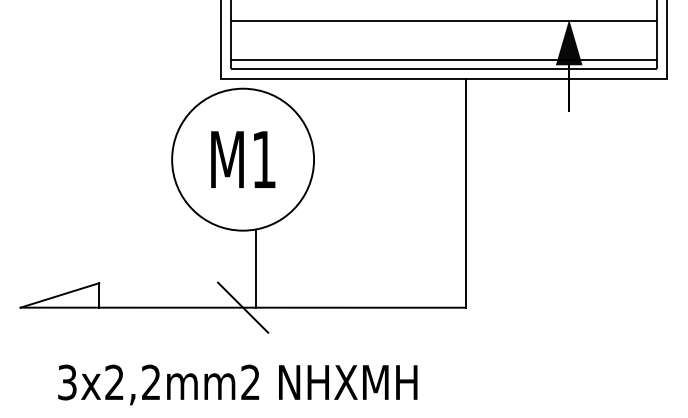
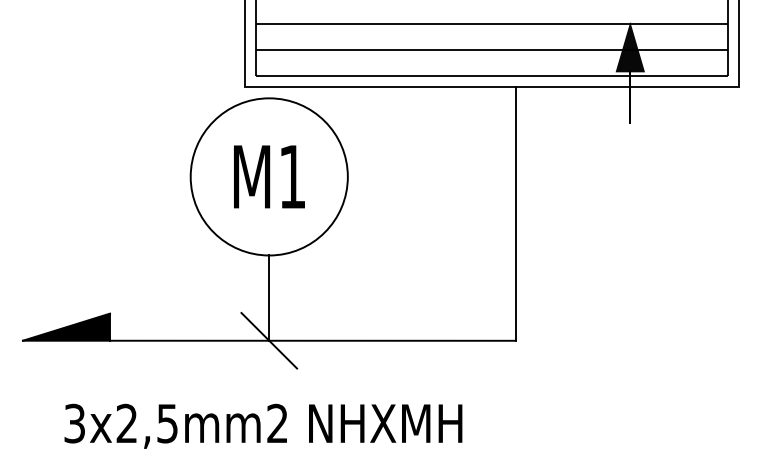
line: (443, 59) -> (491, 49), moved
line: (256, 268) -> (269, 297), moved
fill: (59, 295) -> (66, 327), added
text: (151, 382) -> (167, 423), 3x2,2mm2 -> 3x2,5mm2

